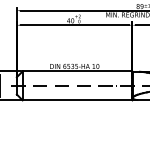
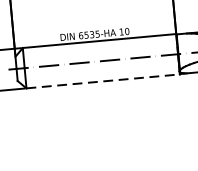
line: (77, 100) -> (103, 81), solid -> dashed

